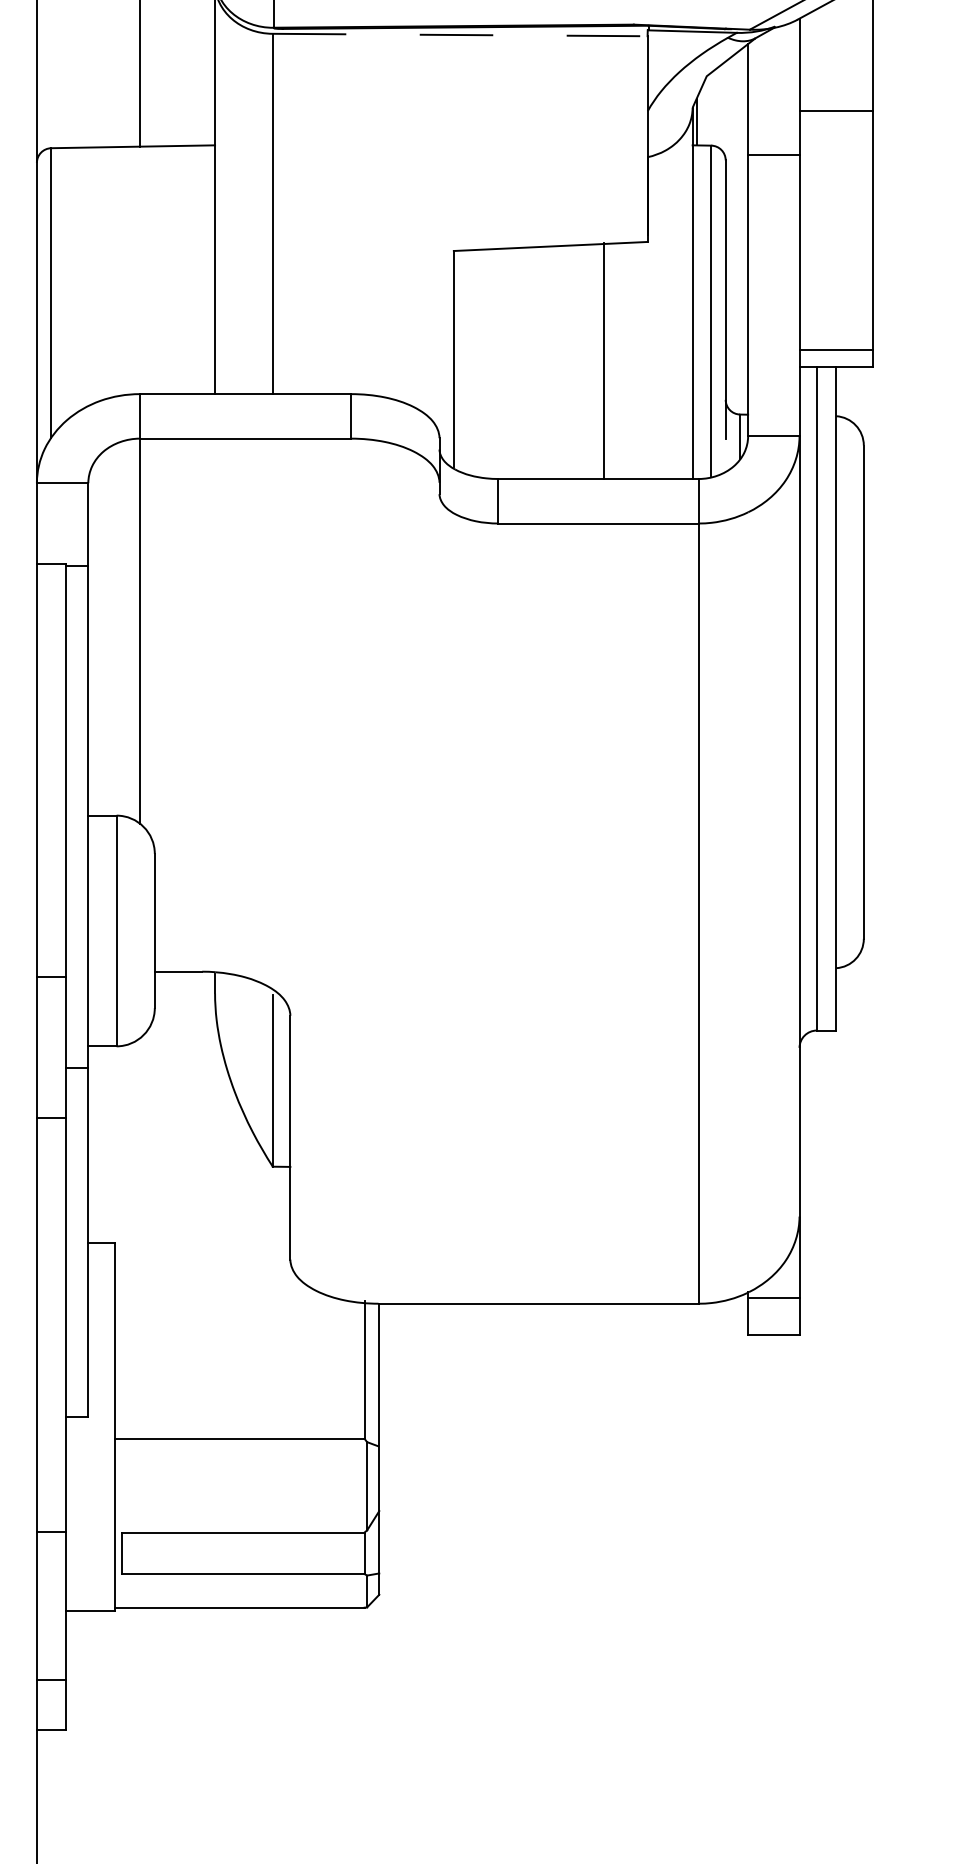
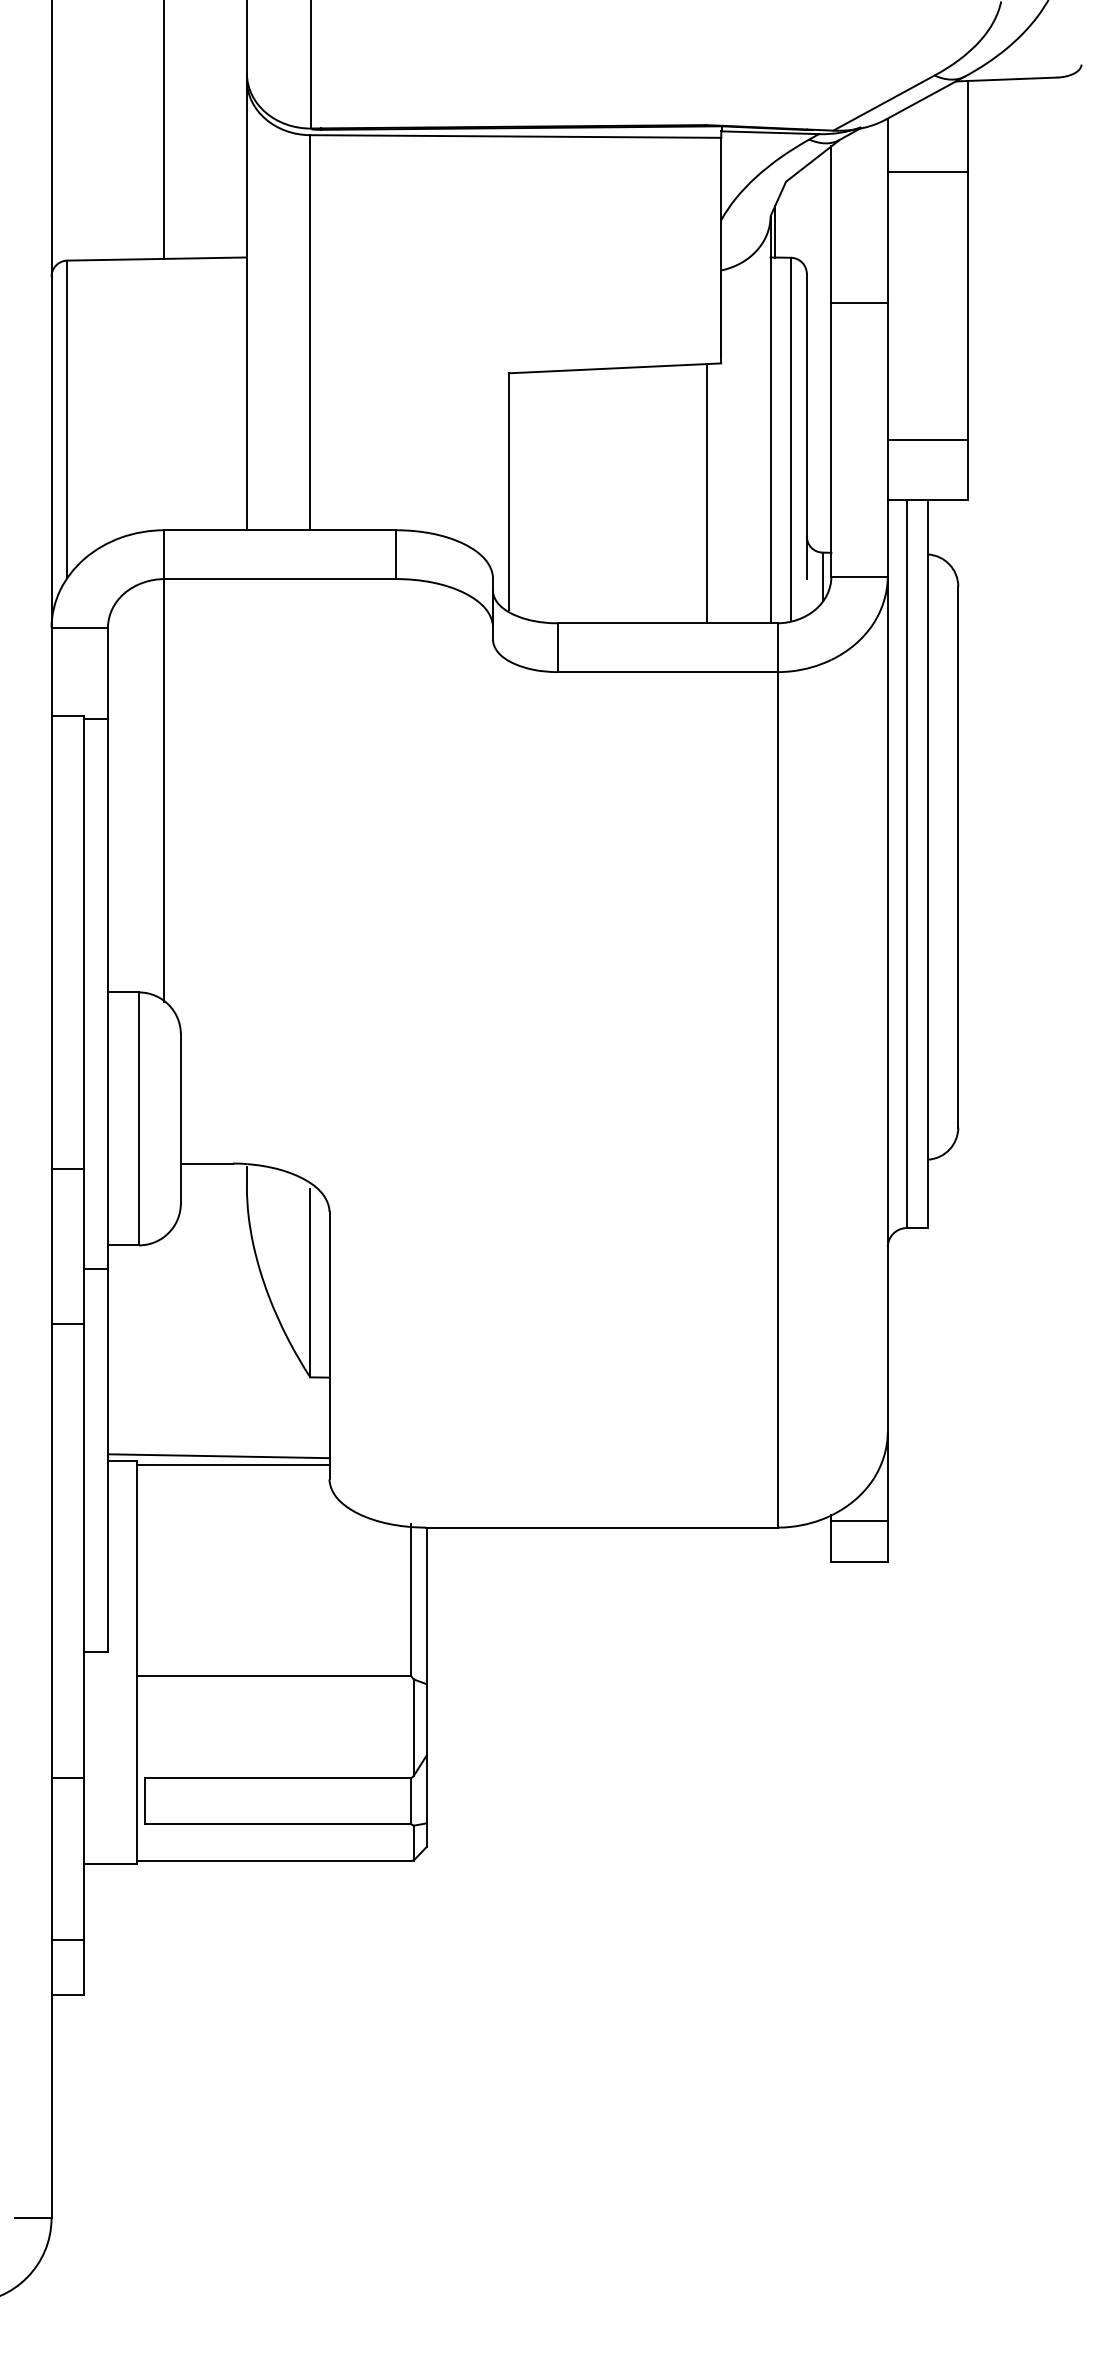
line: (460, 35) -> (516, 136), dashed -> solid
line: (835, 110) -> (927, 172), moved
line: (773, 154) -> (859, 302), moved
line: (835, 349) -> (927, 439), moved
line: (604, 360) -> (707, 493), moved
line: (189, 1238) -> (218, 1456), added
line: (201, 1246) -> (232, 1464), added

